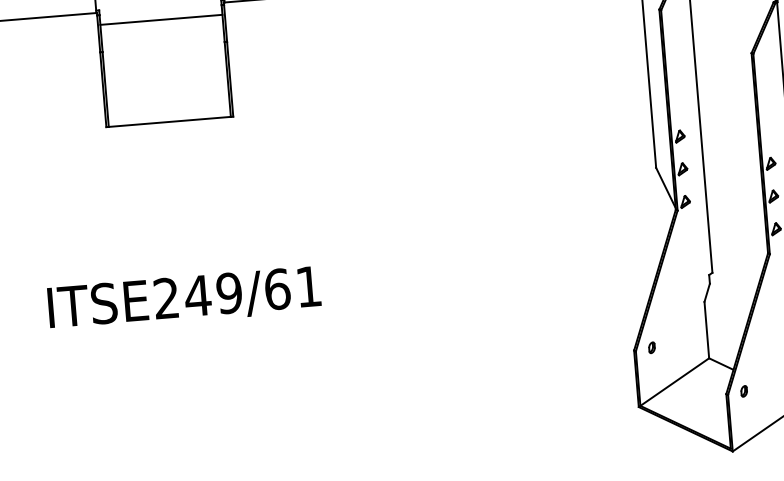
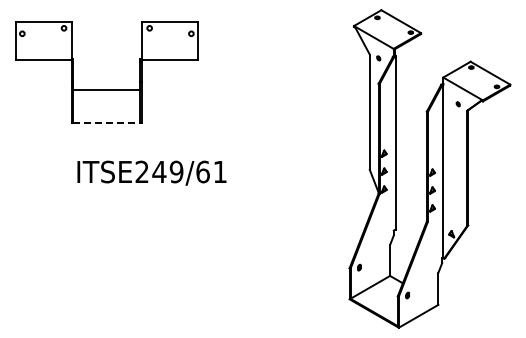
line: (160, 20) -> (106, 90), moved
line: (170, 120) -> (107, 122), solid -> dashed
text: (183, 297) -> (151, 172), moved

